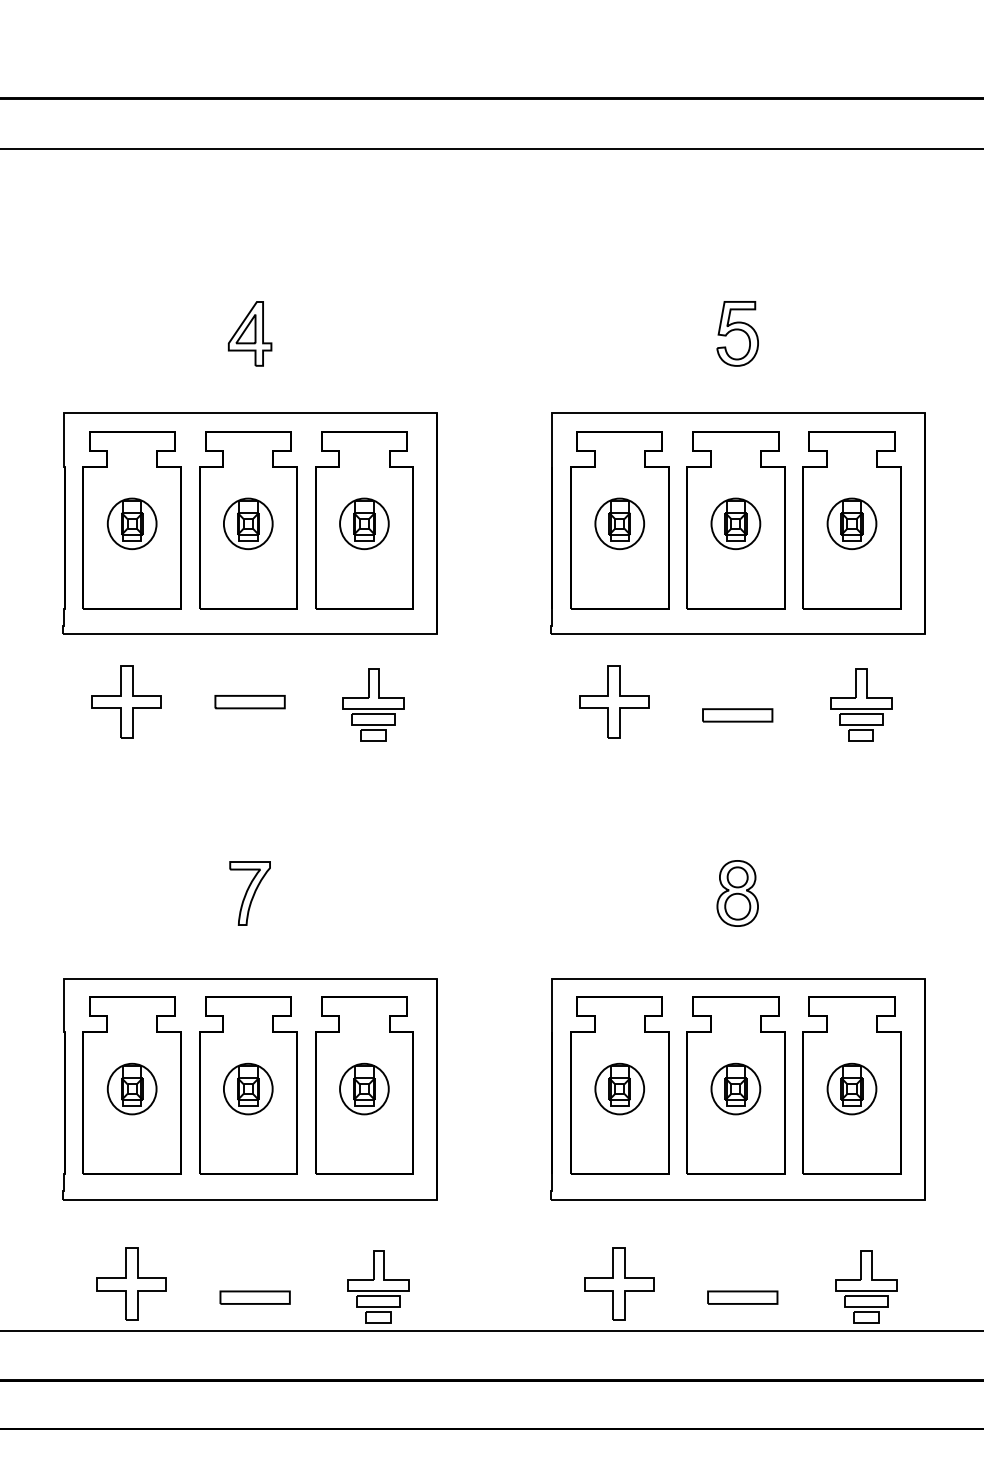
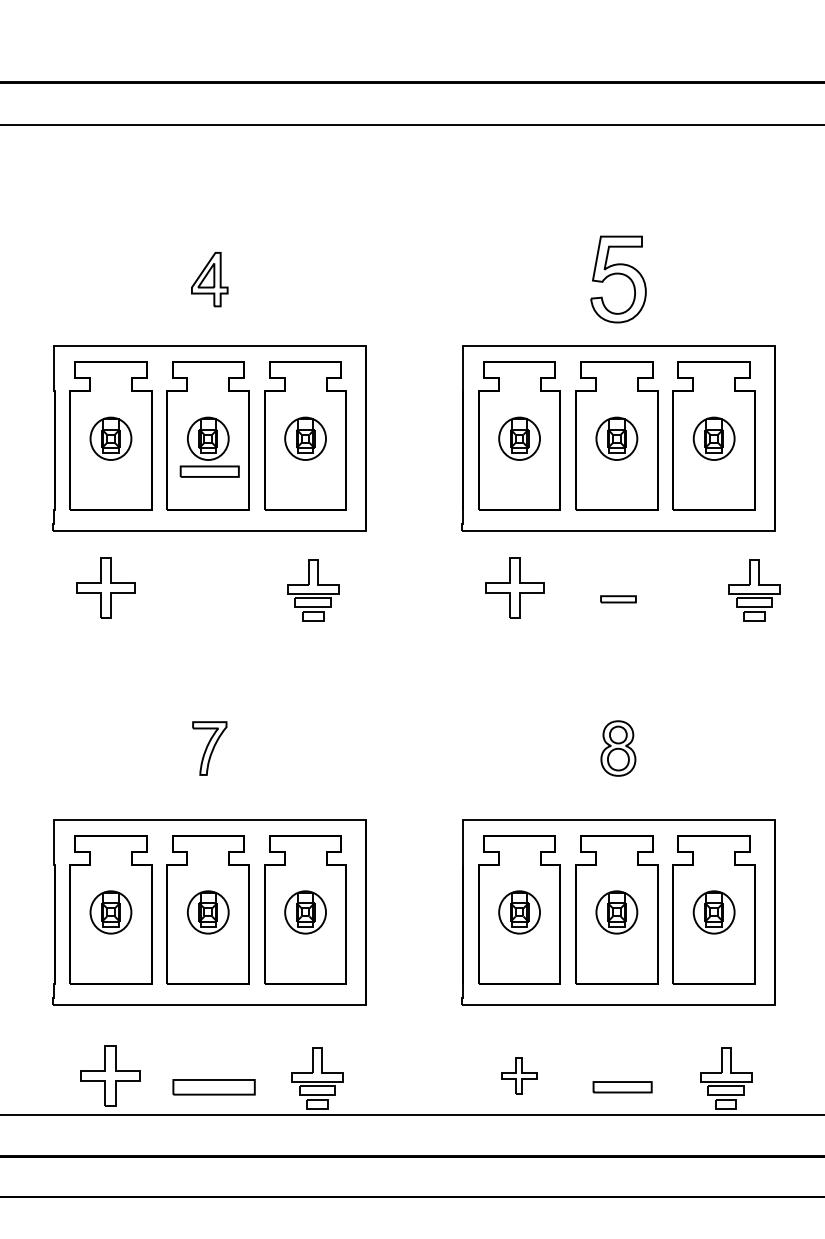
part: (737, 333) -> (618, 279), size x1.6
part: (249, 702) -> (209, 472), moved
part: (861, 704) -> (754, 590), moved
part: (737, 715) -> (618, 599), size x0.6
part: (619, 1283) -> (519, 1075), size x0.6
part: (254, 1297) -> (213, 1087), size x1.4

